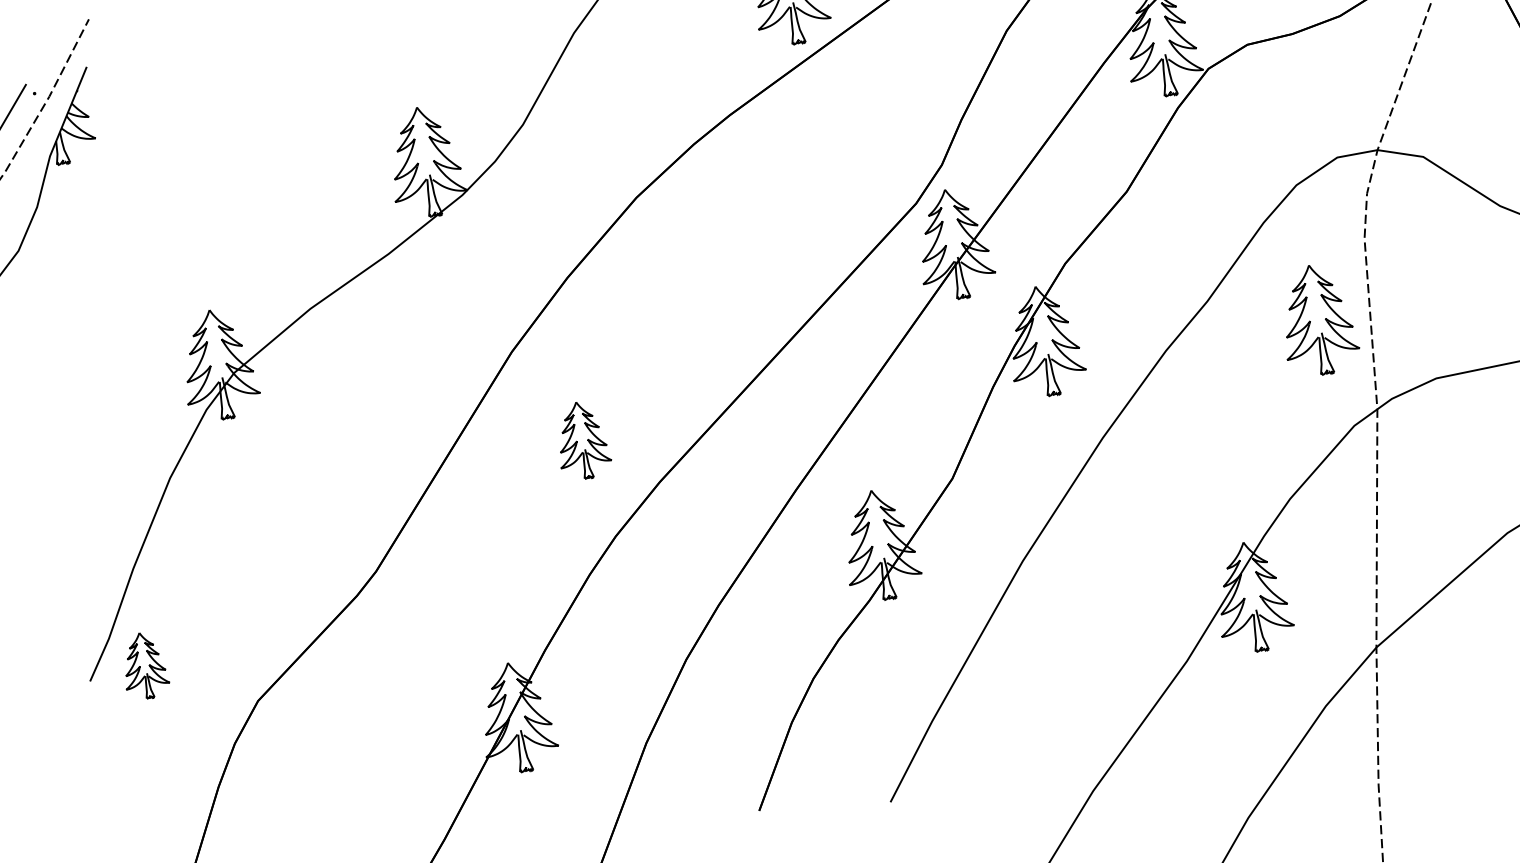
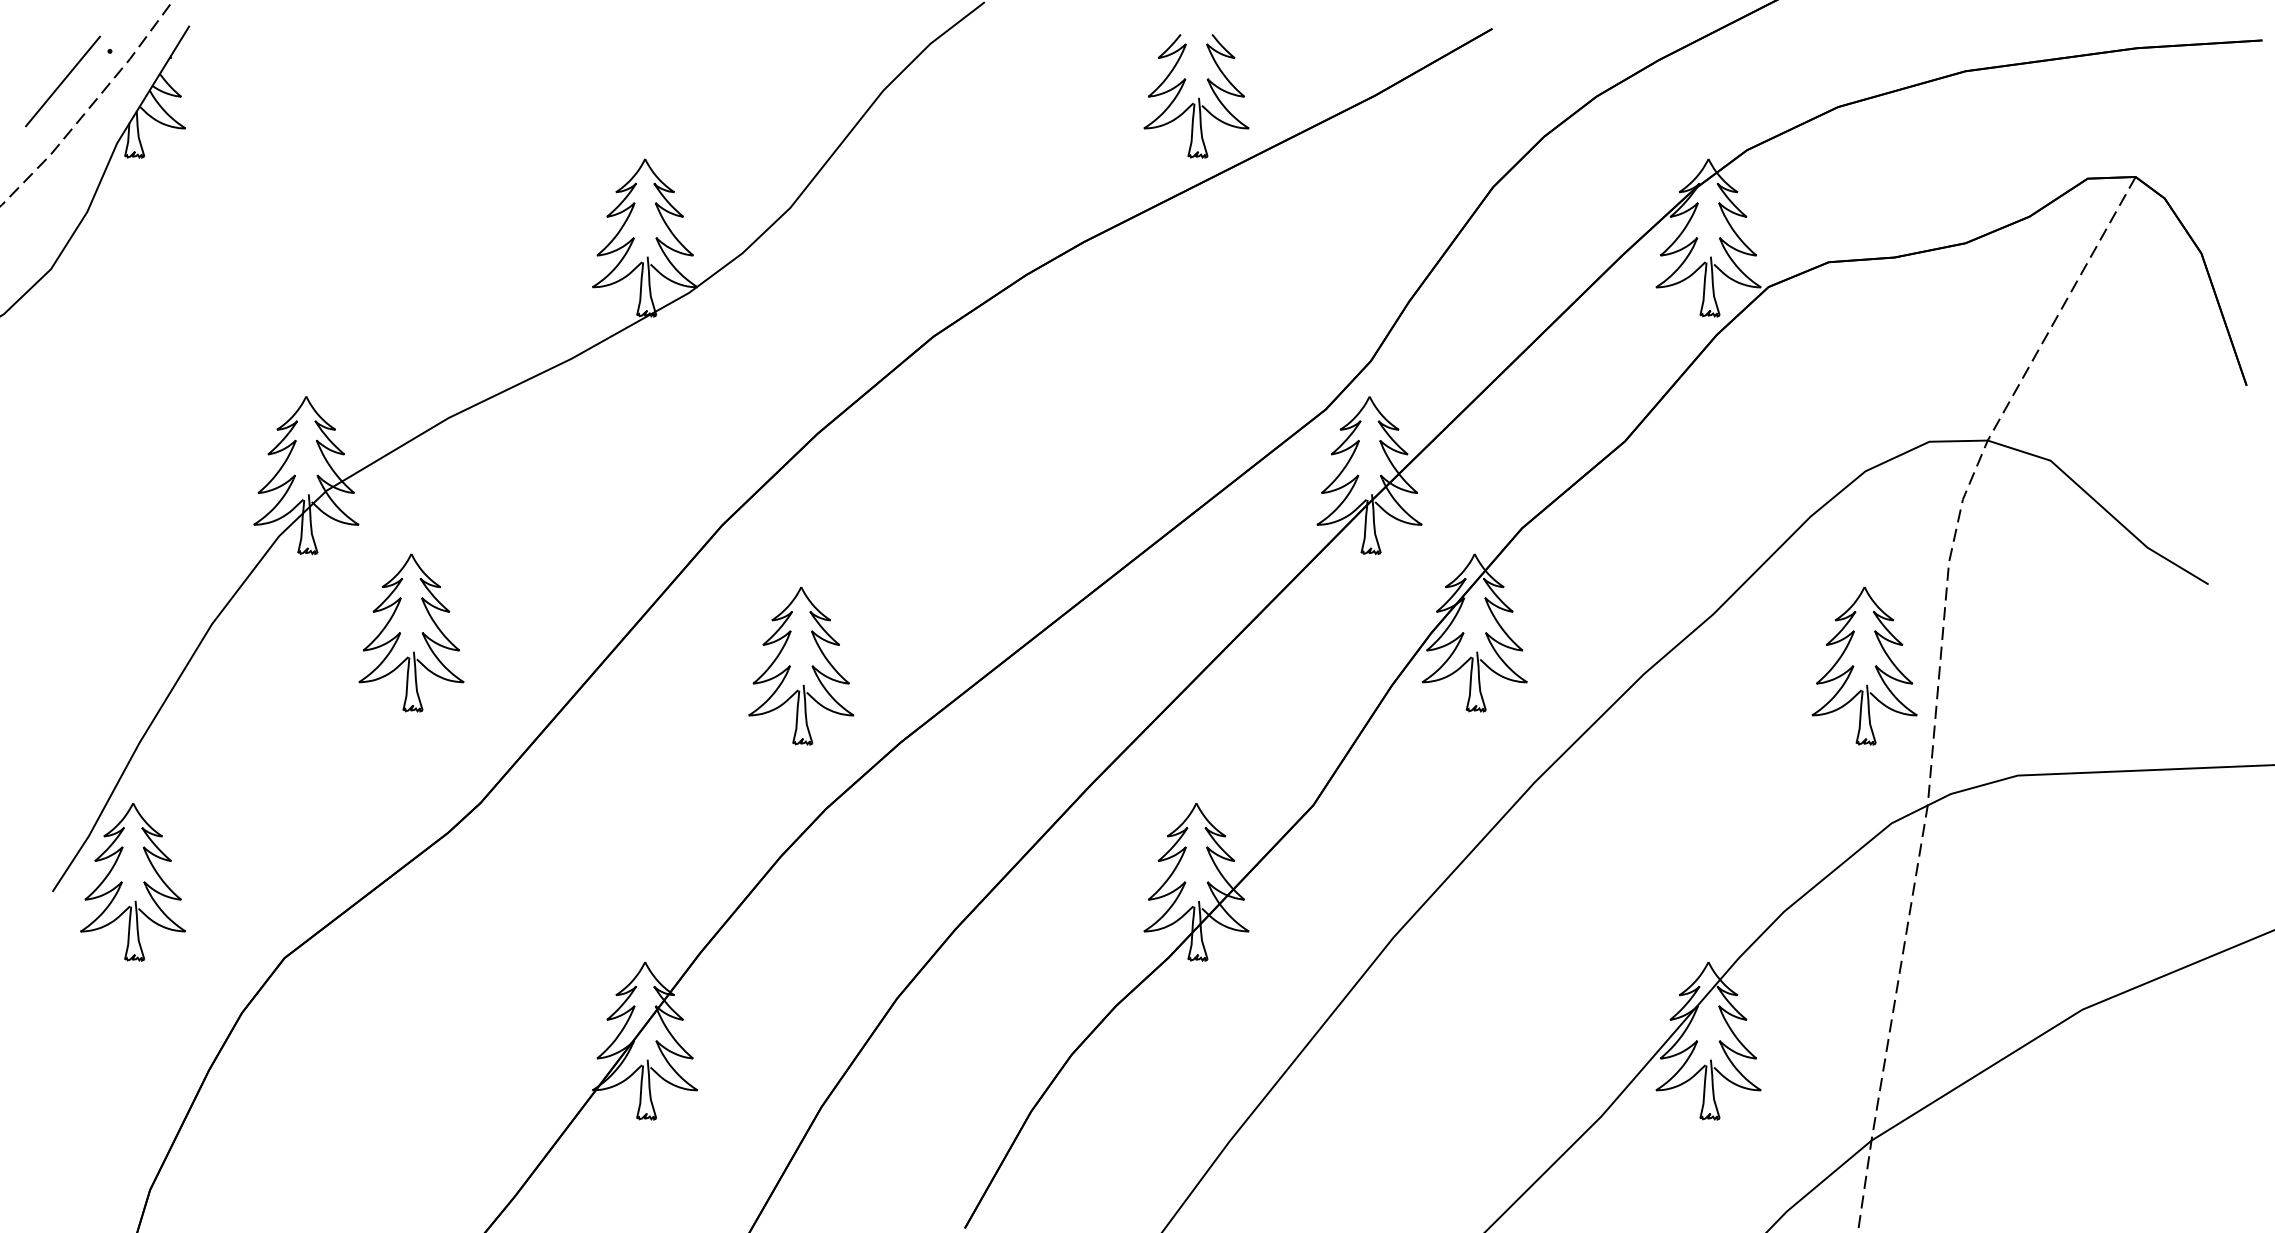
part: (582, 440) -> (801, 665), size x1.43
part: (309, 461) -> (411, 632), added
part: (144, 665) -> (132, 882), size x1.67

